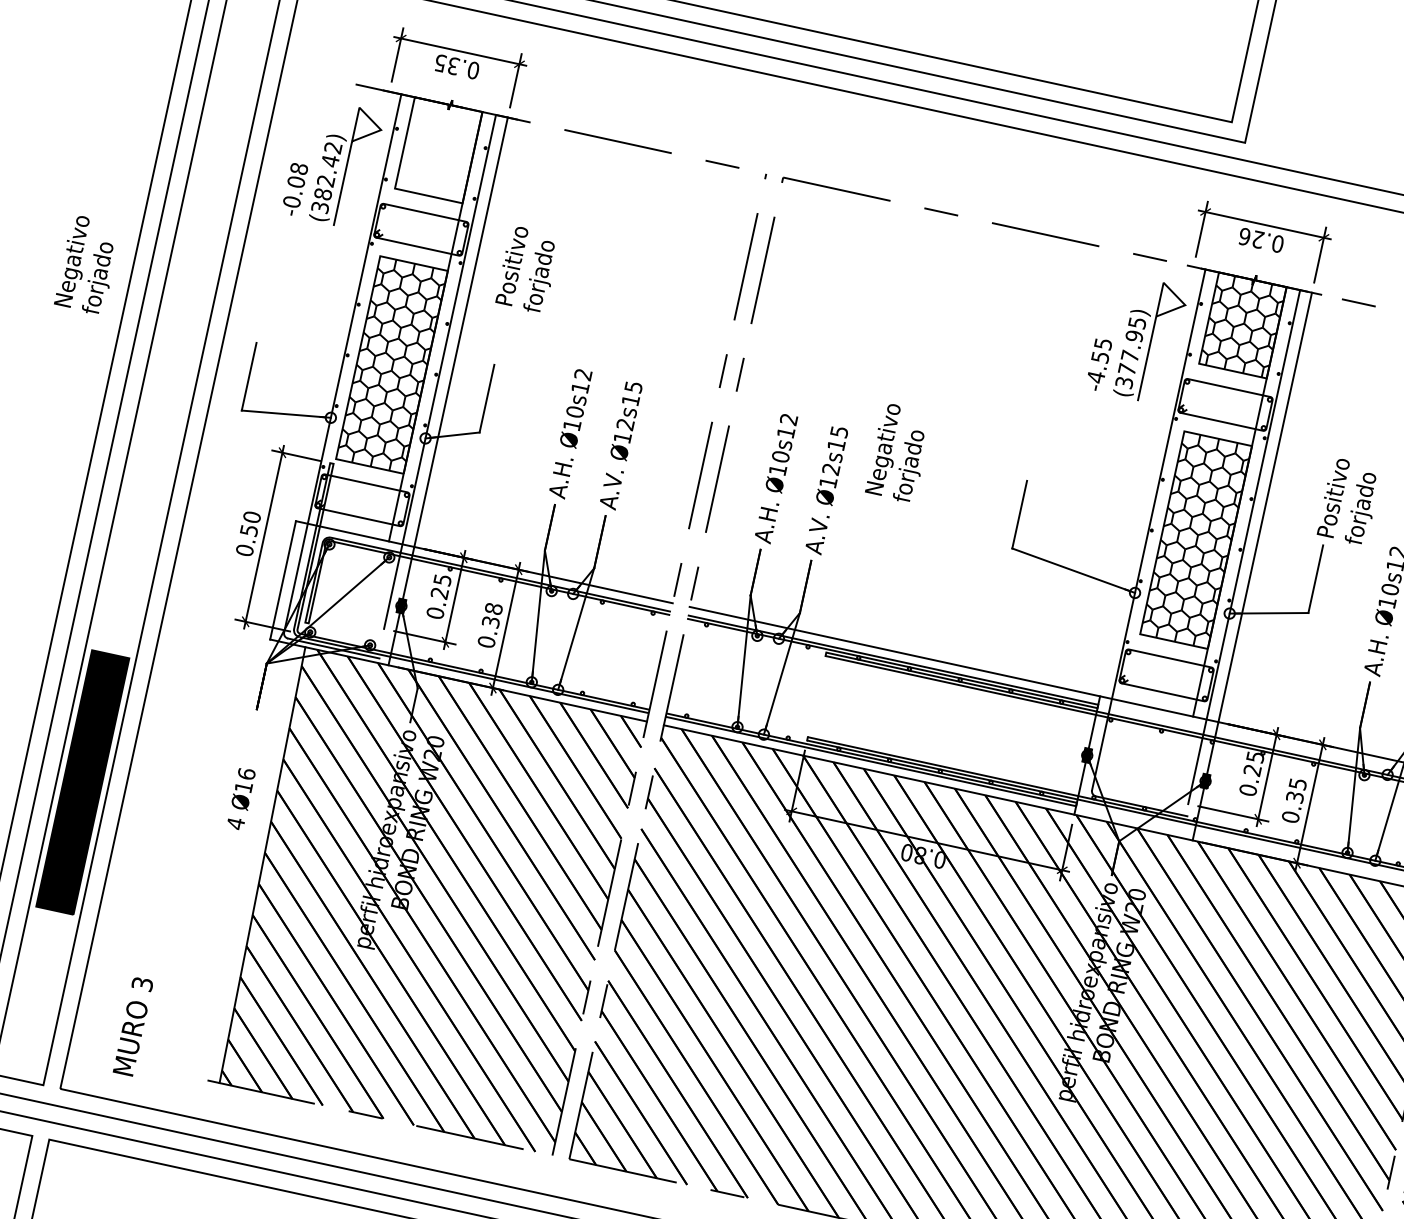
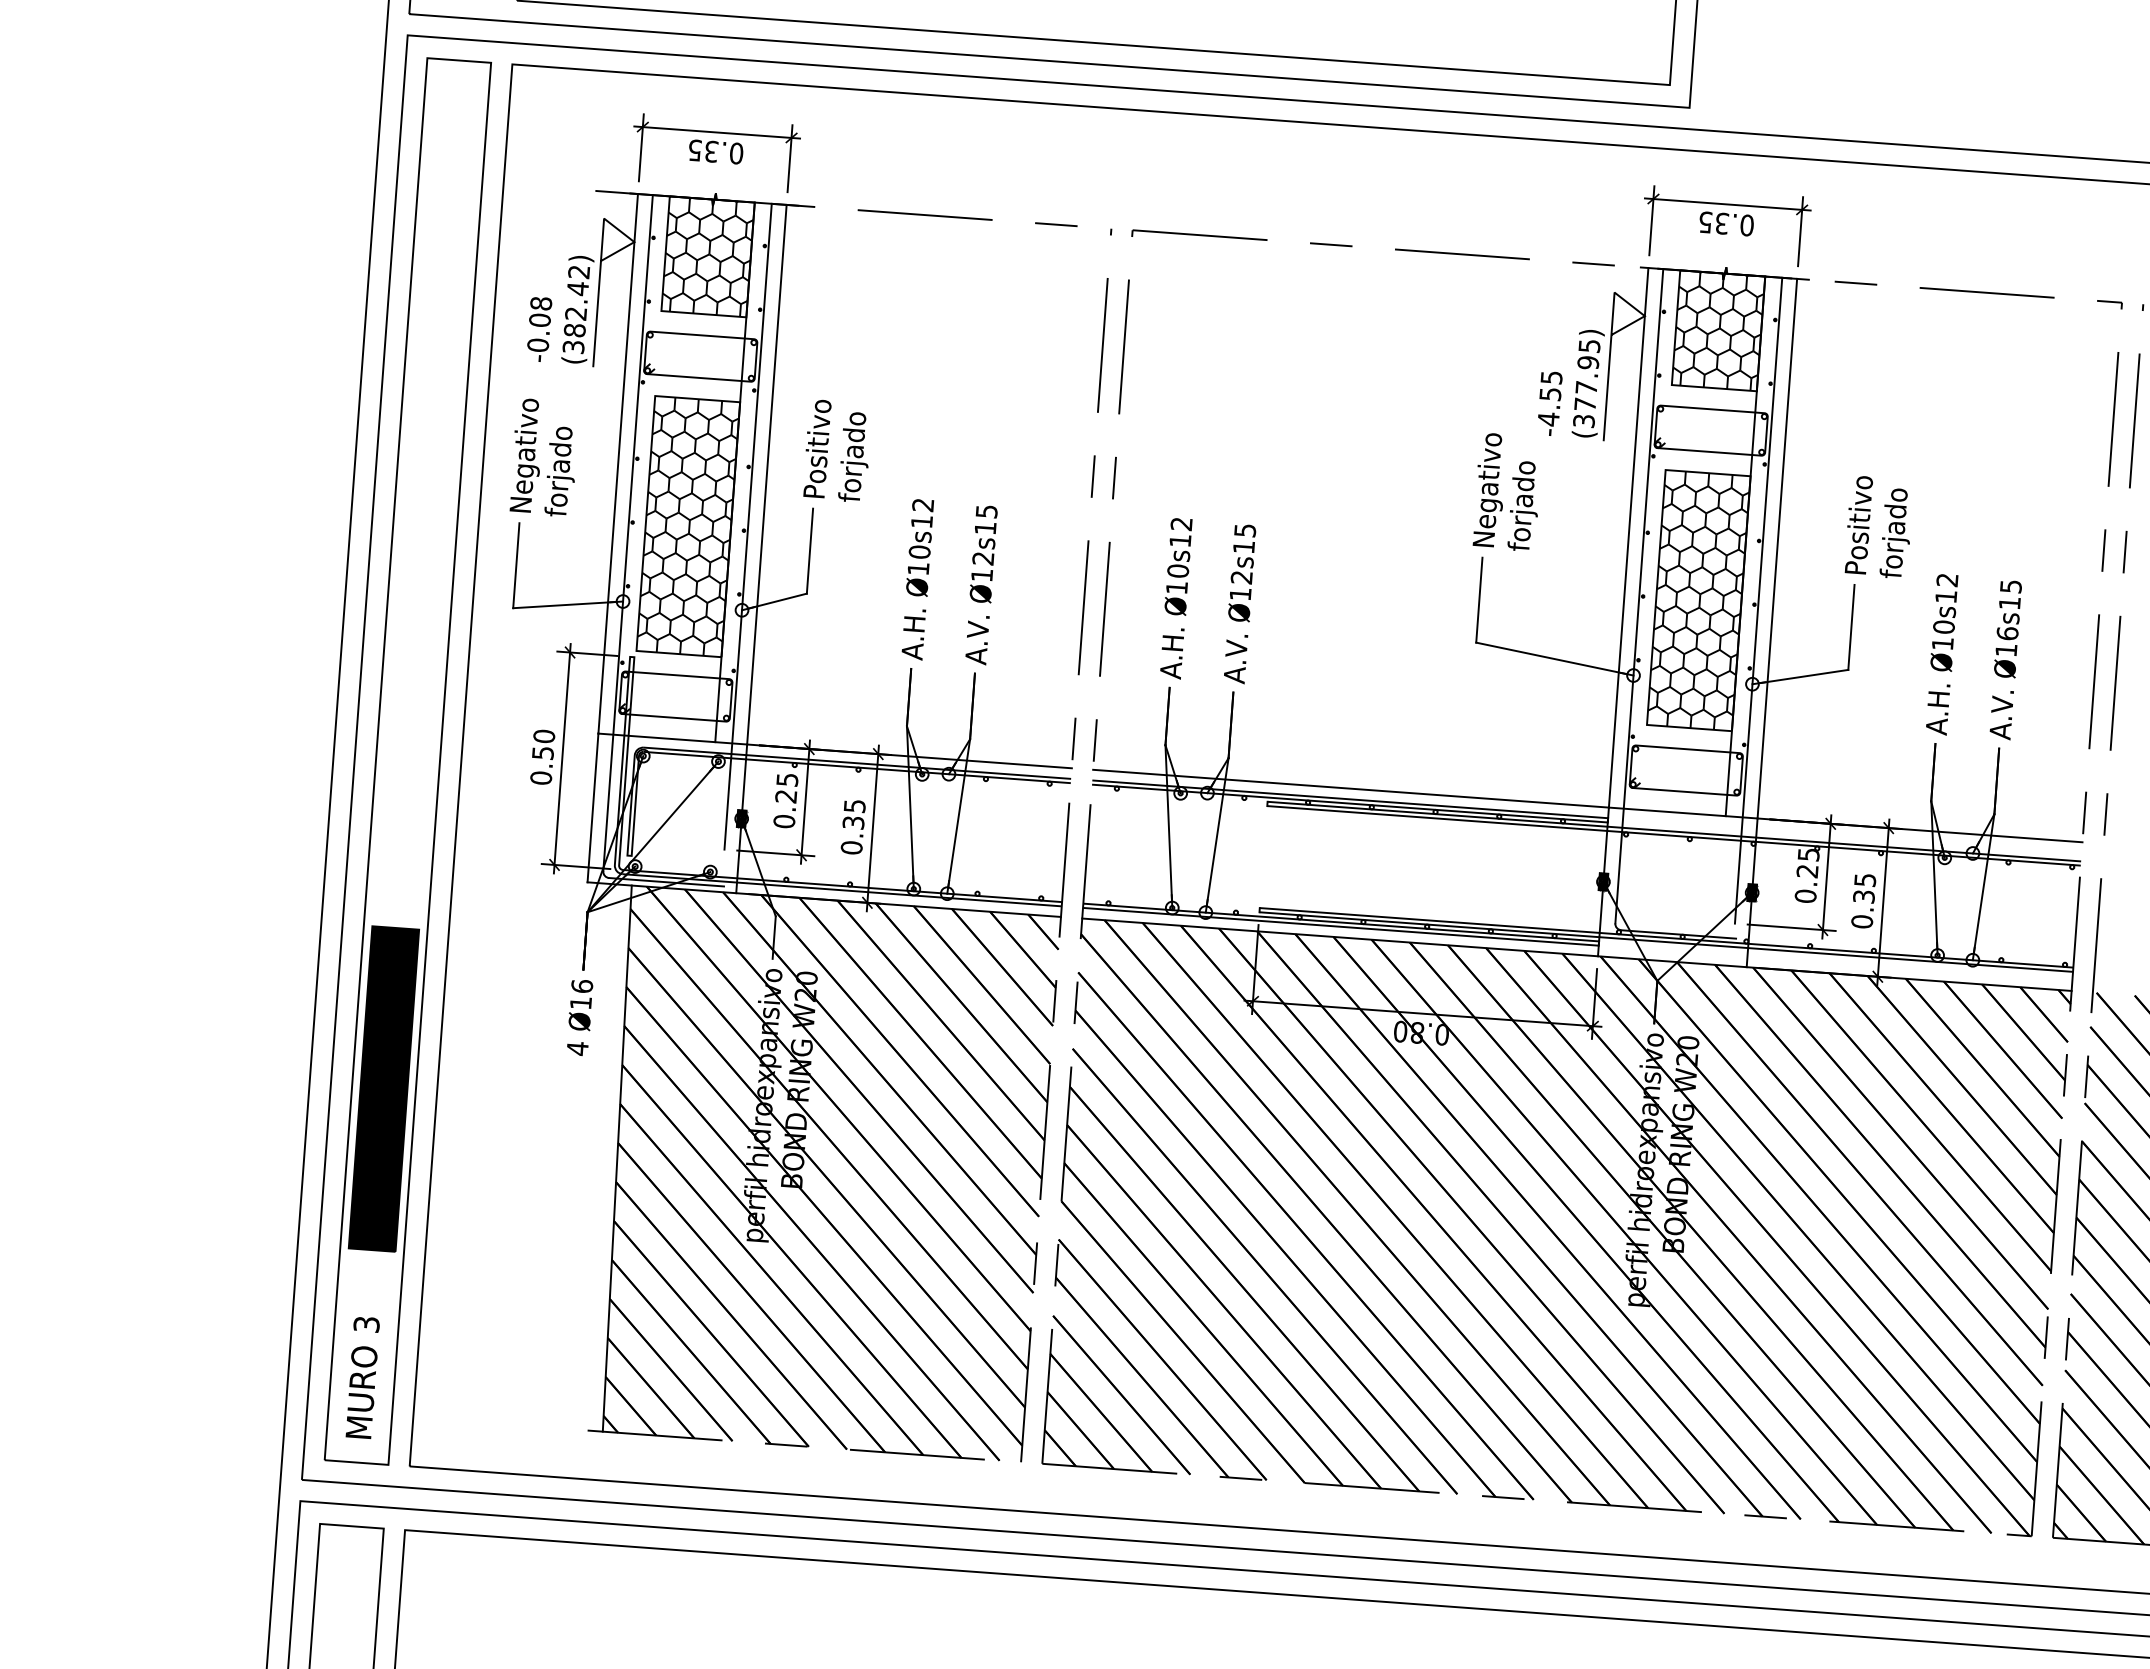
hatch: (438, 149) -> (707, 256), added
text: (1252, 237) -> (1714, 222), 0.26 -> 0.35
text: (85, 264) -> (541, 457), moved
text: (526, 269) -> (835, 450), moved
line: (342, 306) -> (617, 463), added
text: (896, 452) -> (1504, 491), moved
line: (1146, 481) -> (1628, 537), added
text: (493, 609) -> (854, 806), 0.38 -> 0.35
text: (241, 798) -> (580, 1017), moved
text: (132, 1027) -> (362, 1378), moved

